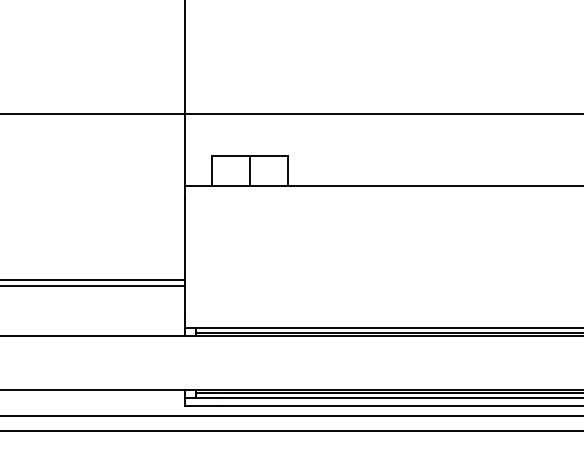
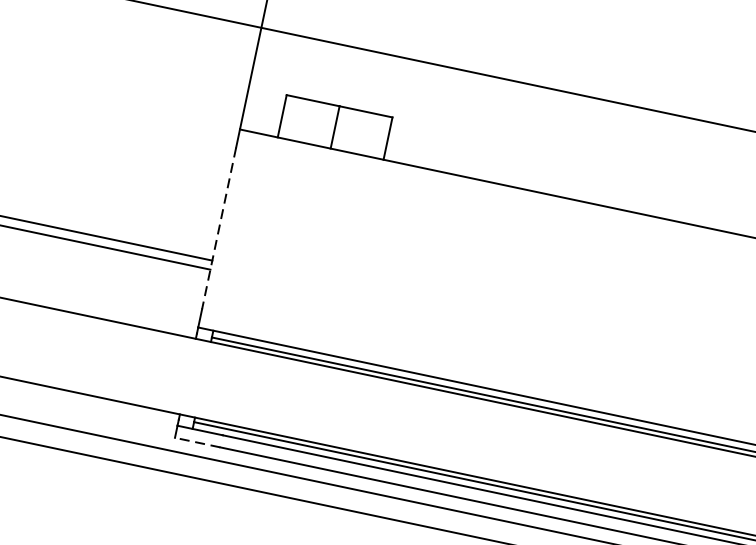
line: (185, 256) -> (219, 227), solid -> dashed
line: (200, 406) -> (196, 442), solid -> dashed

